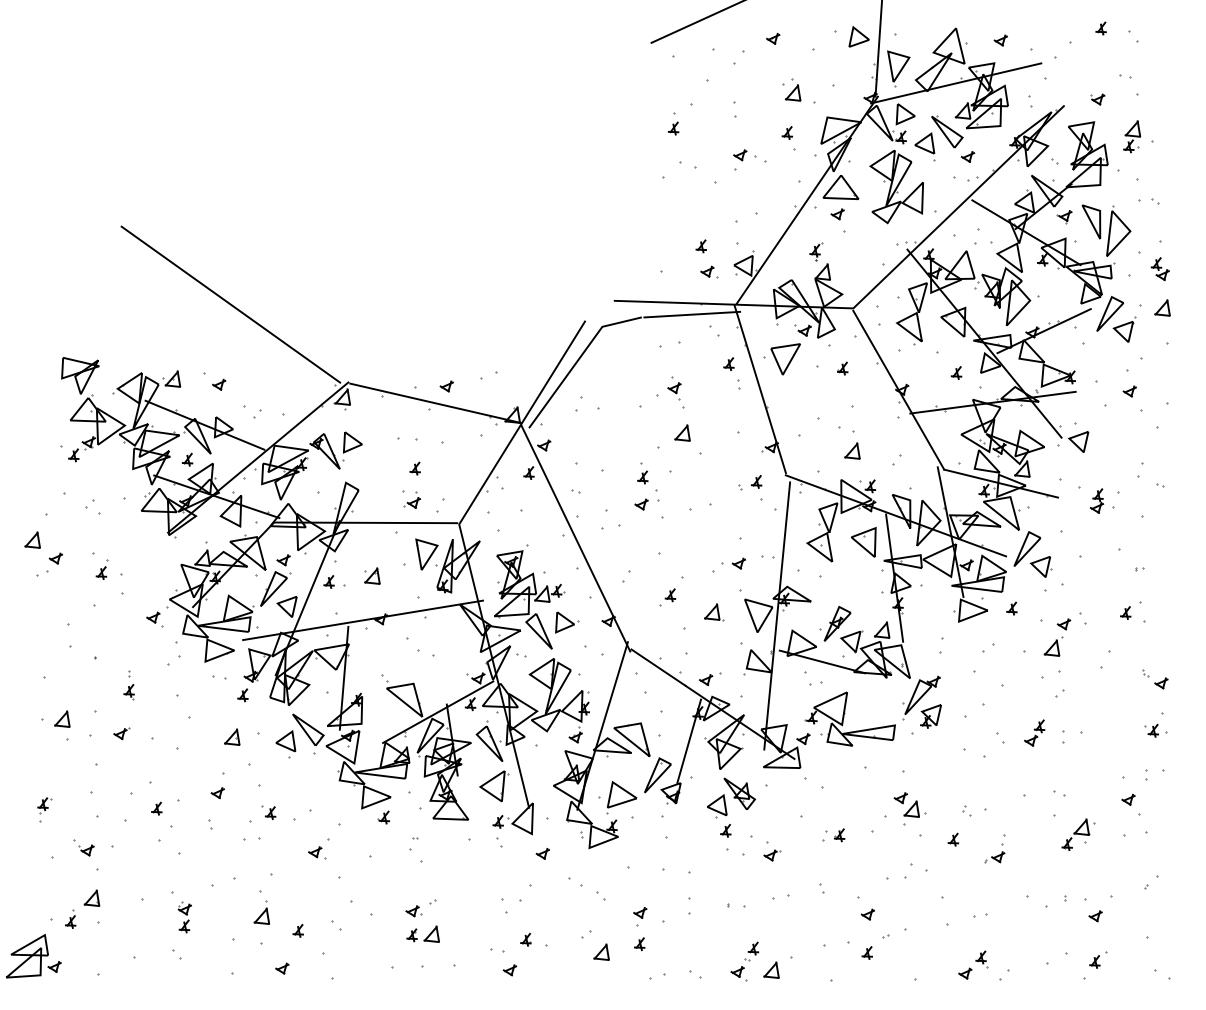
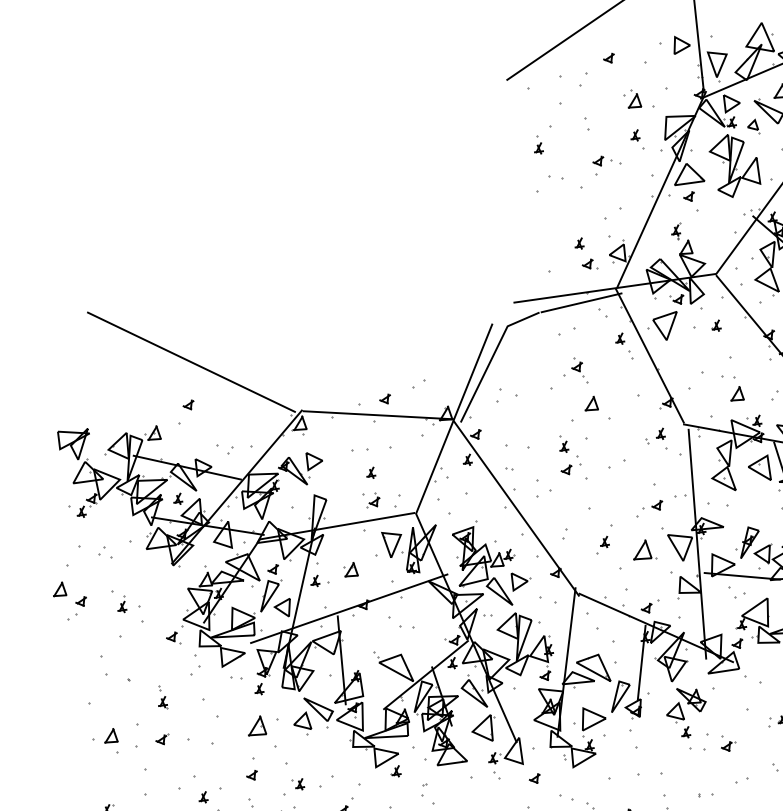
part: (924, 146) -> (752, 127), size x0.6
part: (219, 384) -> (189, 405), moved
part: (714, 612) -> (644, 550), size x1.4
part: (232, 736) -> (256, 725), size x1.4

